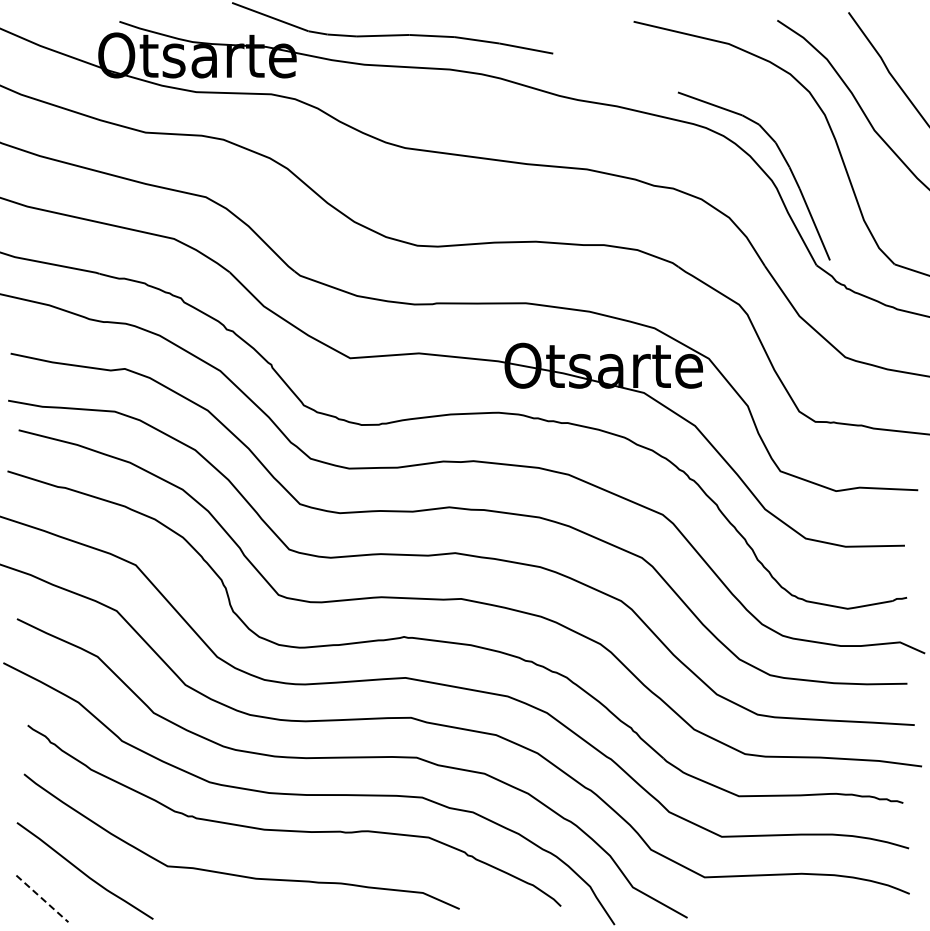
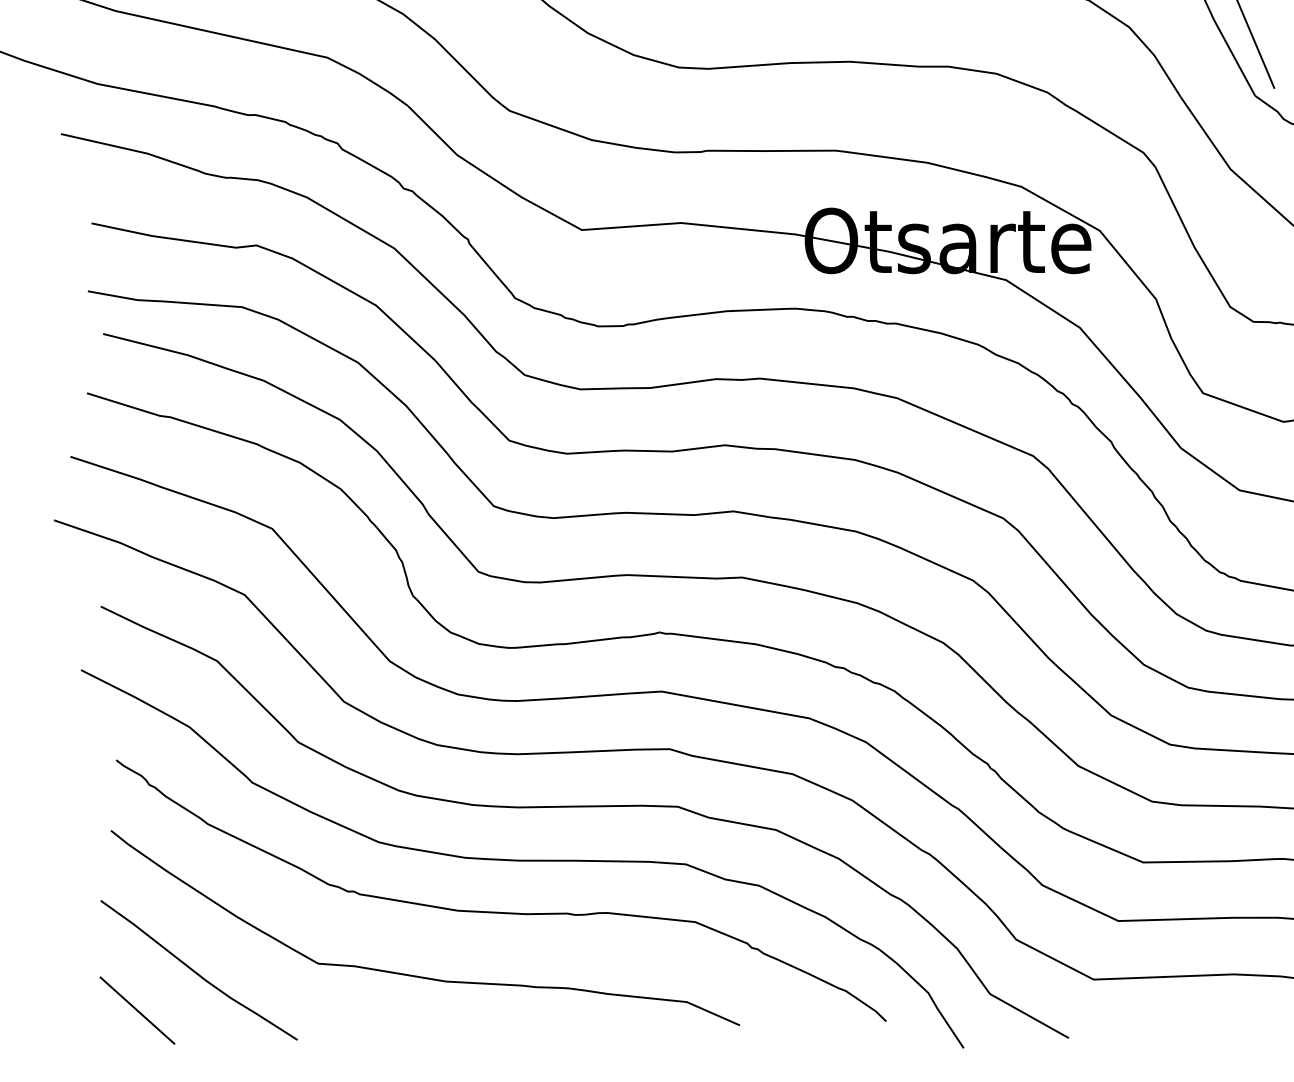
line: (42, 898) -> (137, 1010), dashed -> solid

